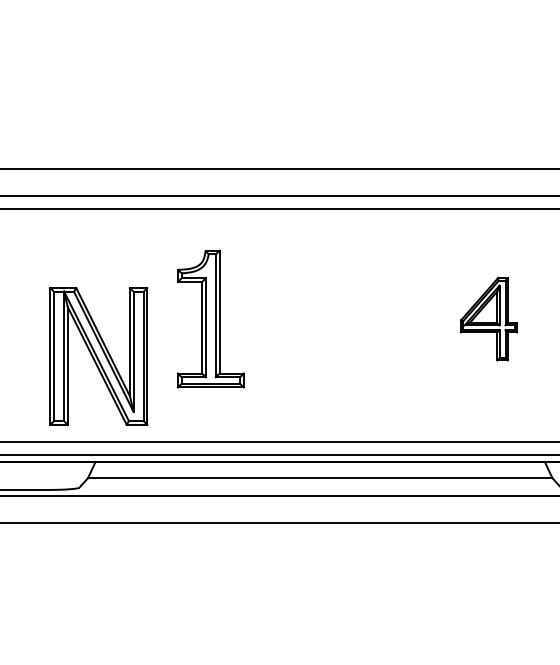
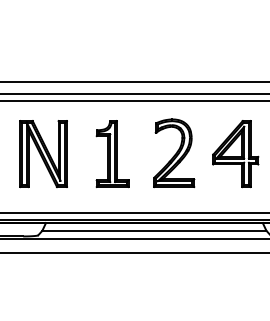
part: (361, 317) -> (174, 153), added
part: (210, 320) -> (112, 154), moved
part: (488, 320) -> (235, 154), size x1.67
part: (98, 357) -> (43, 154), moved

